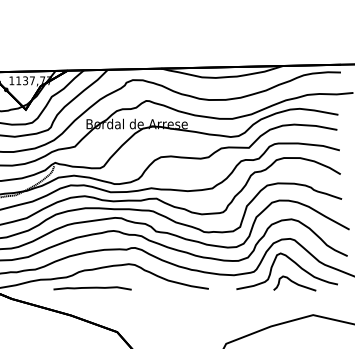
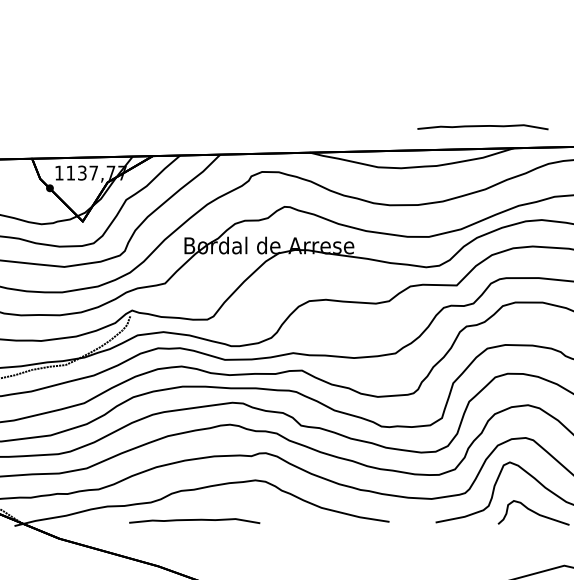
curve: (264, 53) -> (482, 127), added

